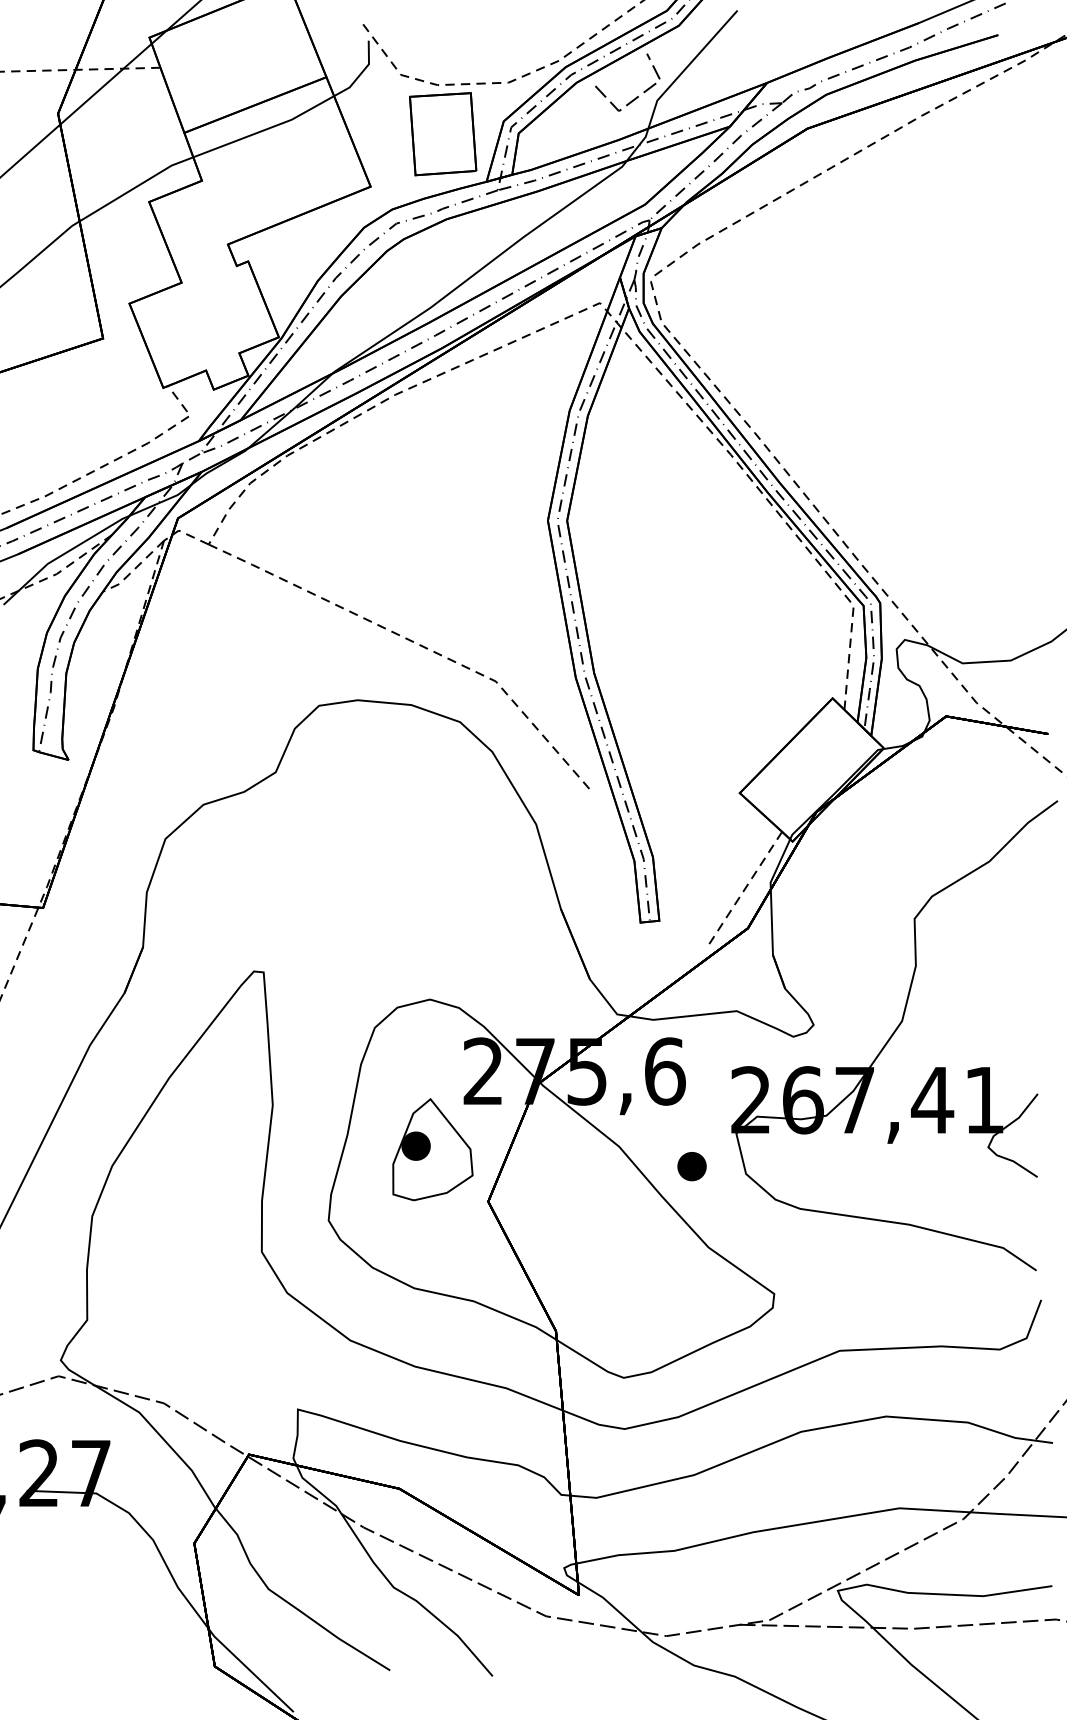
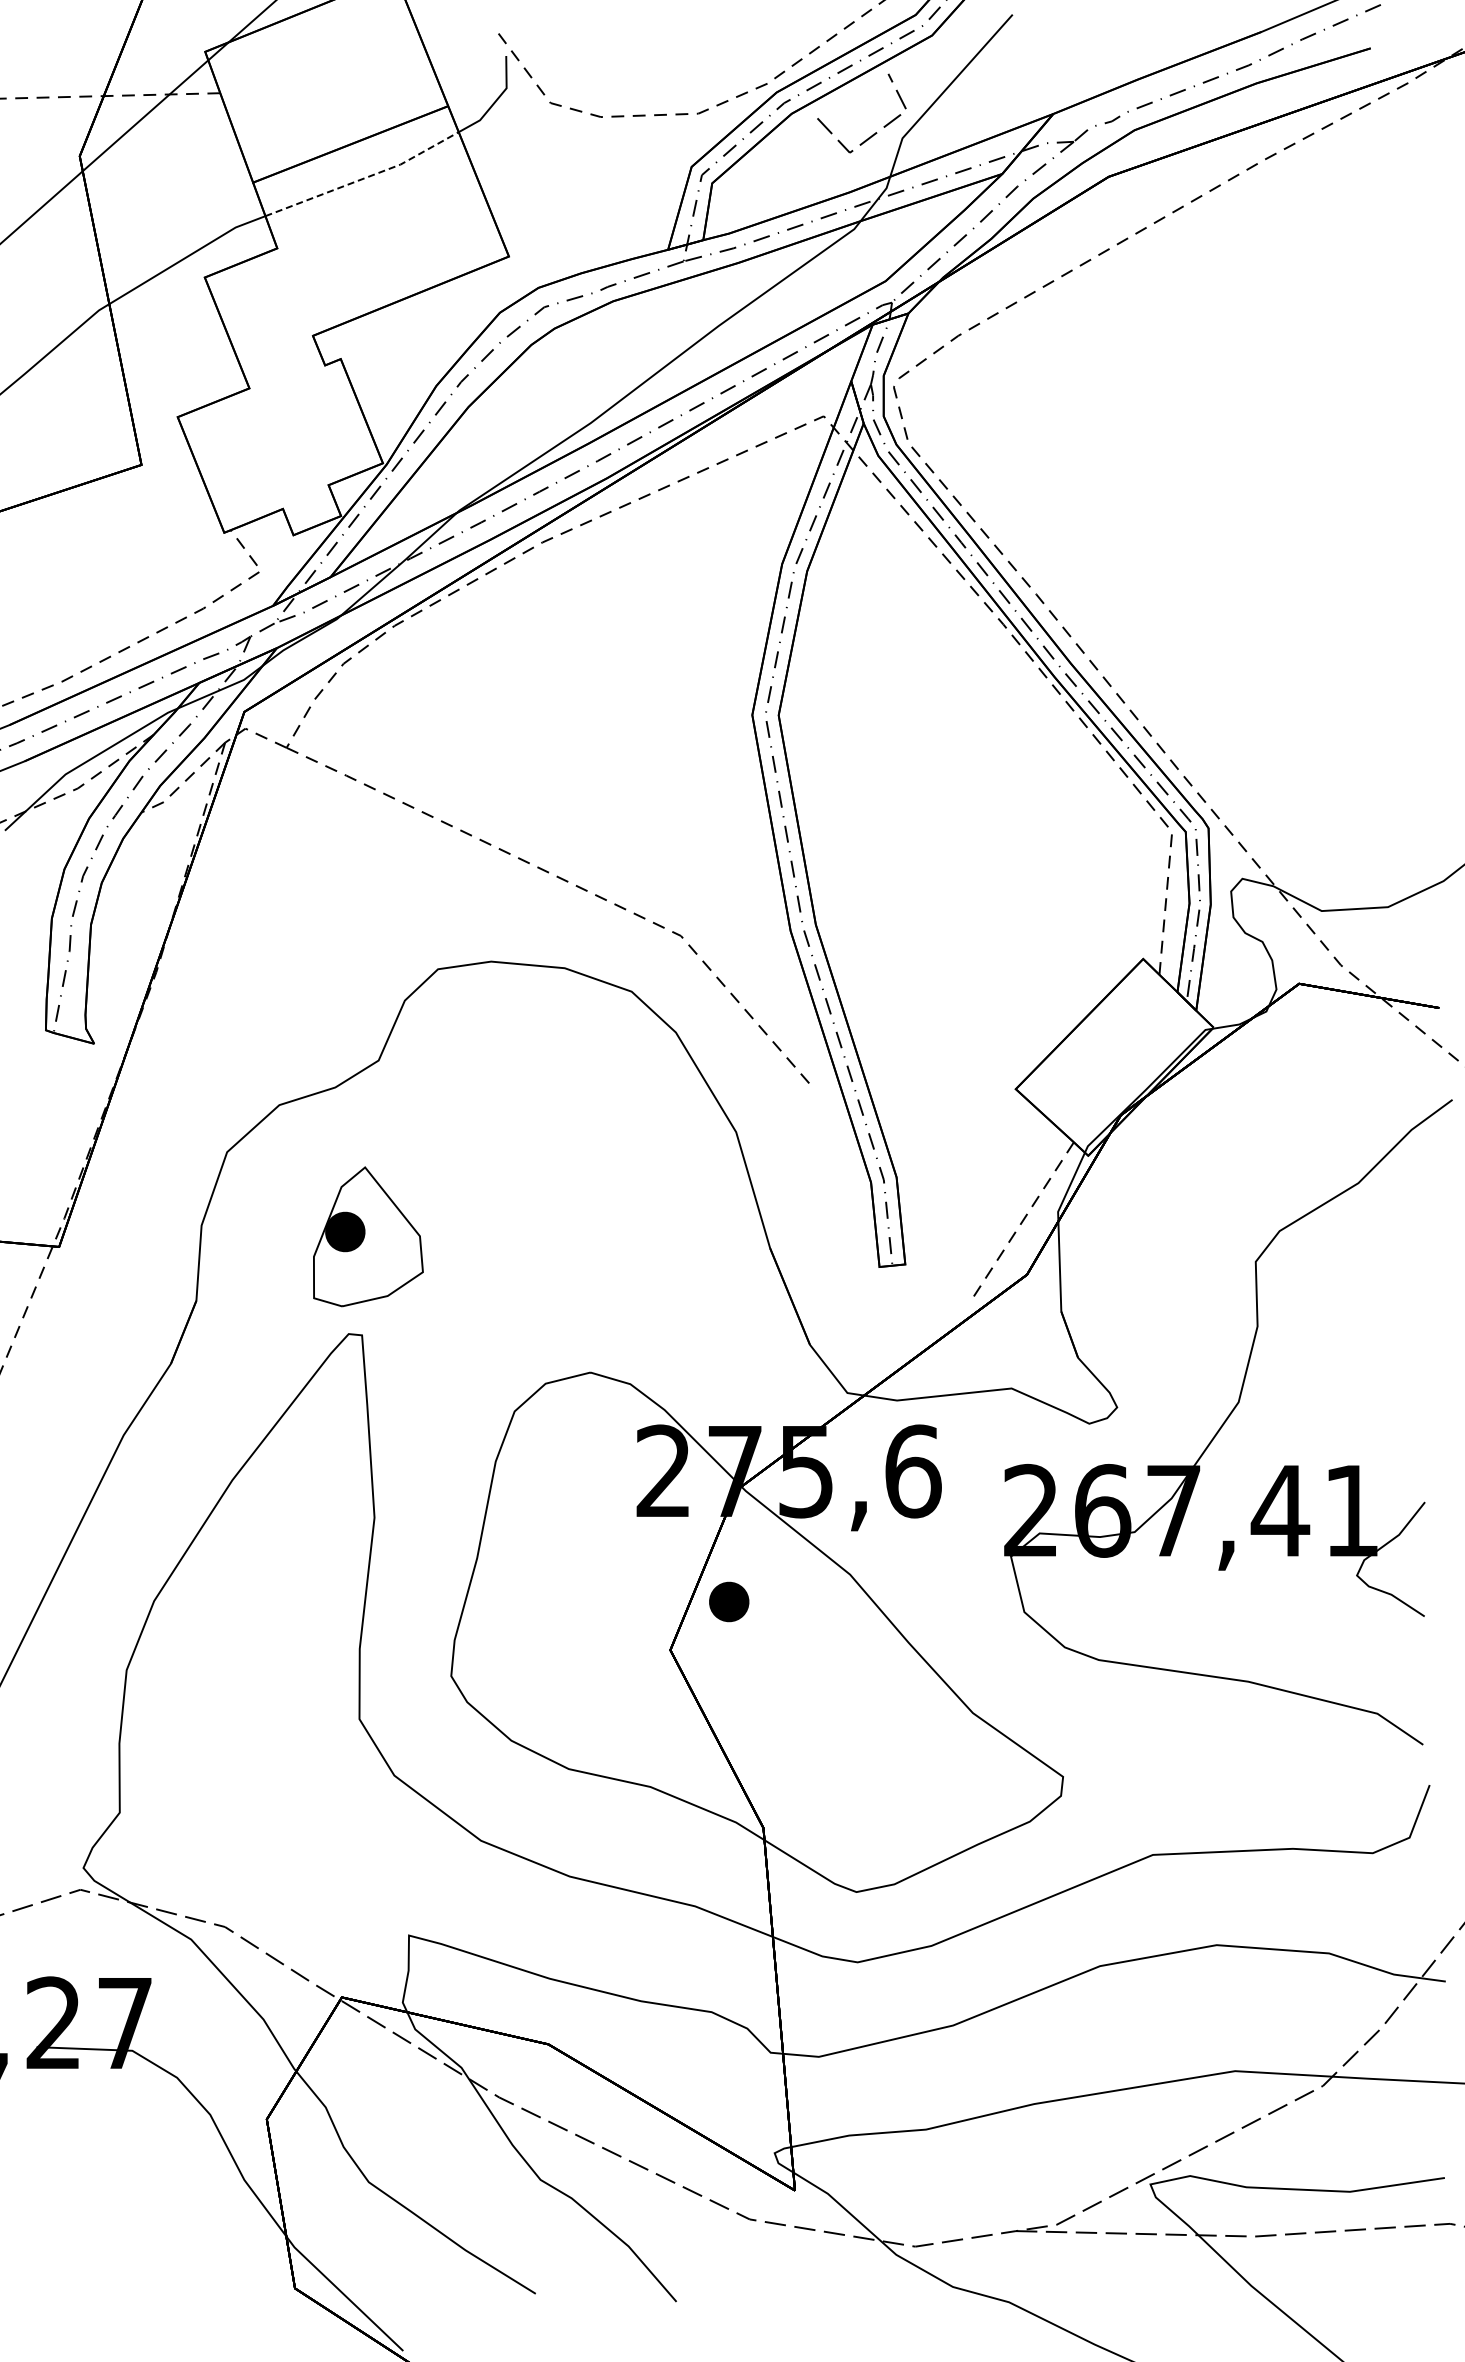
line: (266, 129) -> (365, 178), solid -> dashed
part: (442, 134) -> (607, 184), removed
part: (432, 1149) -> (368, 1236), moved
part: (692, 1166) -> (729, 1601), moved

